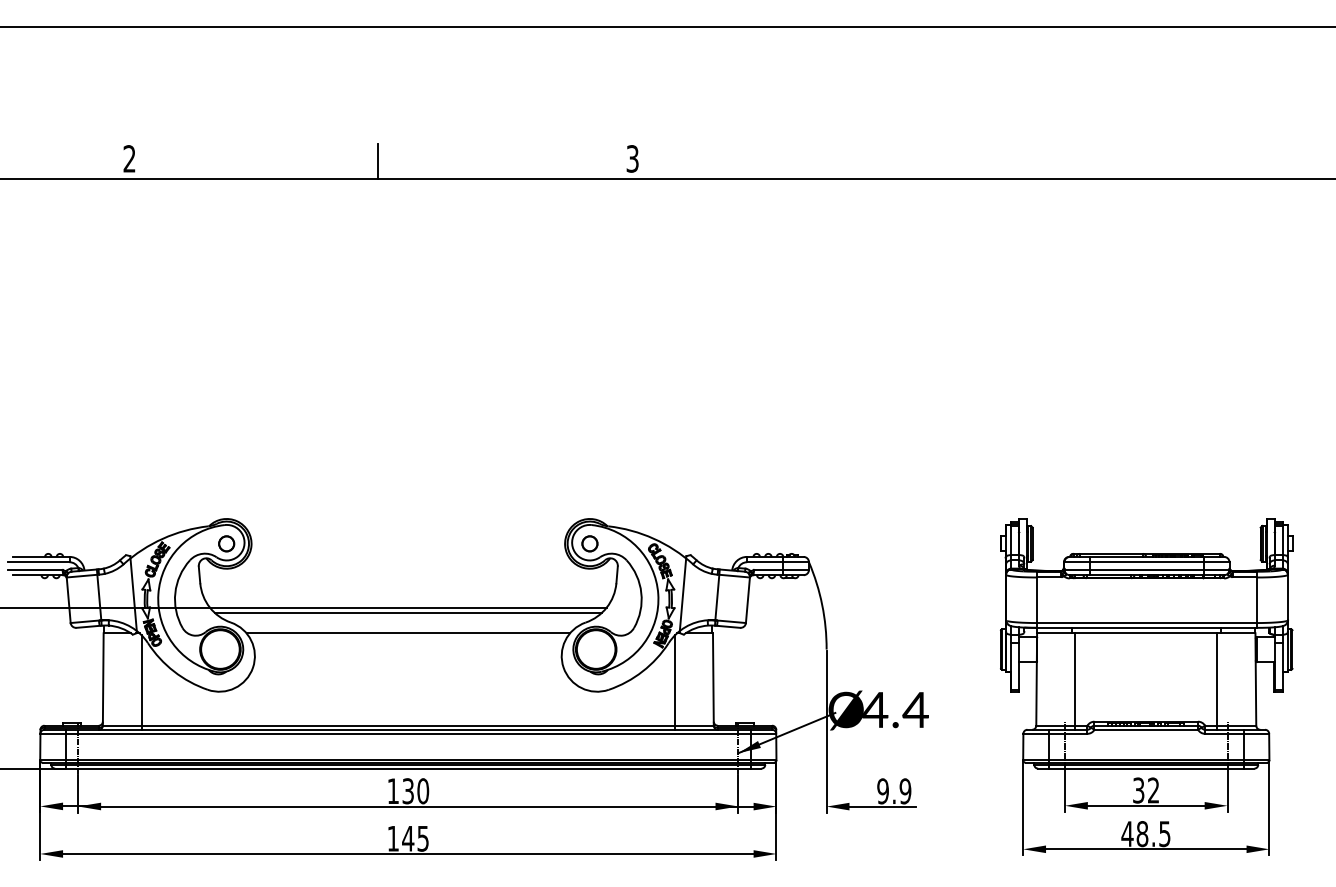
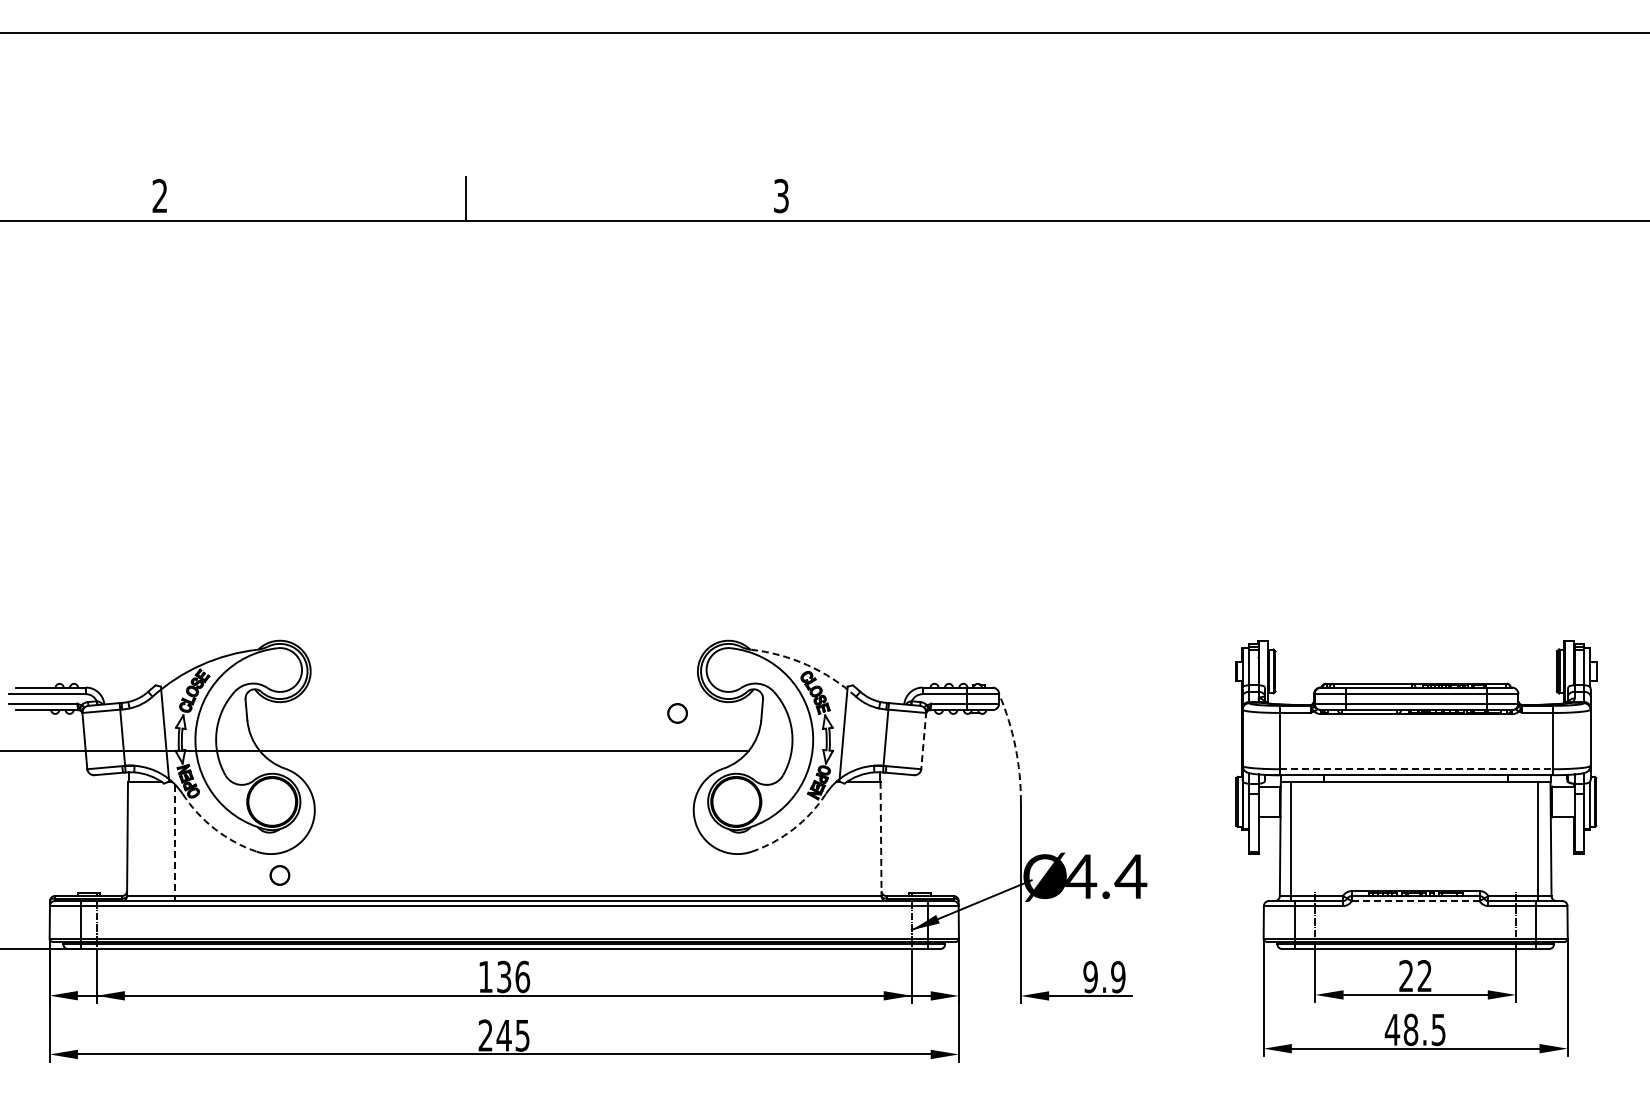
arc: (653, 539) -> (807, 665), solid -> dashed
part: (226, 543) -> (279, 875), moved
circle: (589, 543) -> (677, 713), moved
line: (747, 599) -> (923, 740), solid -> dashed
arc: (822, 604) -> (1015, 746), solid -> dashed
line: (408, 612) -> (504, 756), removed
line: (1147, 623) -> (1417, 769), solid -> dashed
line: (408, 632) -> (504, 781), removed
arc: (173, 671) -> (214, 829), solid -> dashed
arc: (642, 671) -> (793, 829), solid -> dashed
line: (713, 679) -> (881, 839), solid -> dashed
line: (1074, 681) -> (1290, 841), moved
line: (1217, 681) -> (1538, 841), moved
line: (674, 682) -> (833, 842), removed
line: (142, 683) -> (175, 843), solid -> dashed
line: (1146, 730) -> (1415, 901), solid -> dashed
text: (423, 790) -> (522, 976), 130 -> 136
text: (1138, 790) -> (1406, 976), 32 -> 22
text: (393, 838) -> (485, 1035), 145 -> 245

